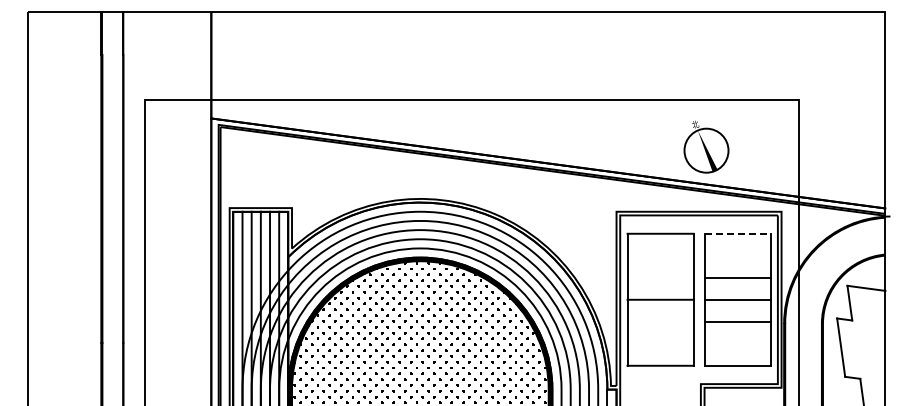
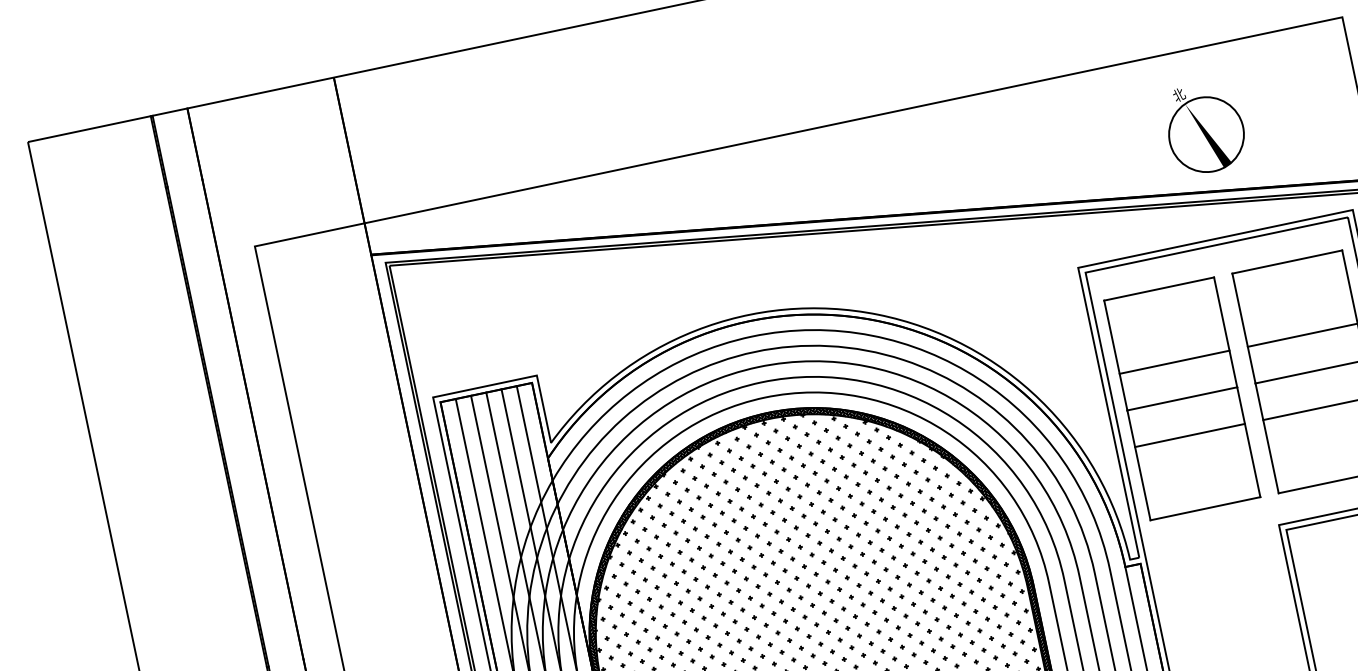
line: (738, 233) -> (1288, 261), dashed -> solid
line: (660, 277) -> (1174, 361), added
line: (660, 321) -> (1189, 435), added

